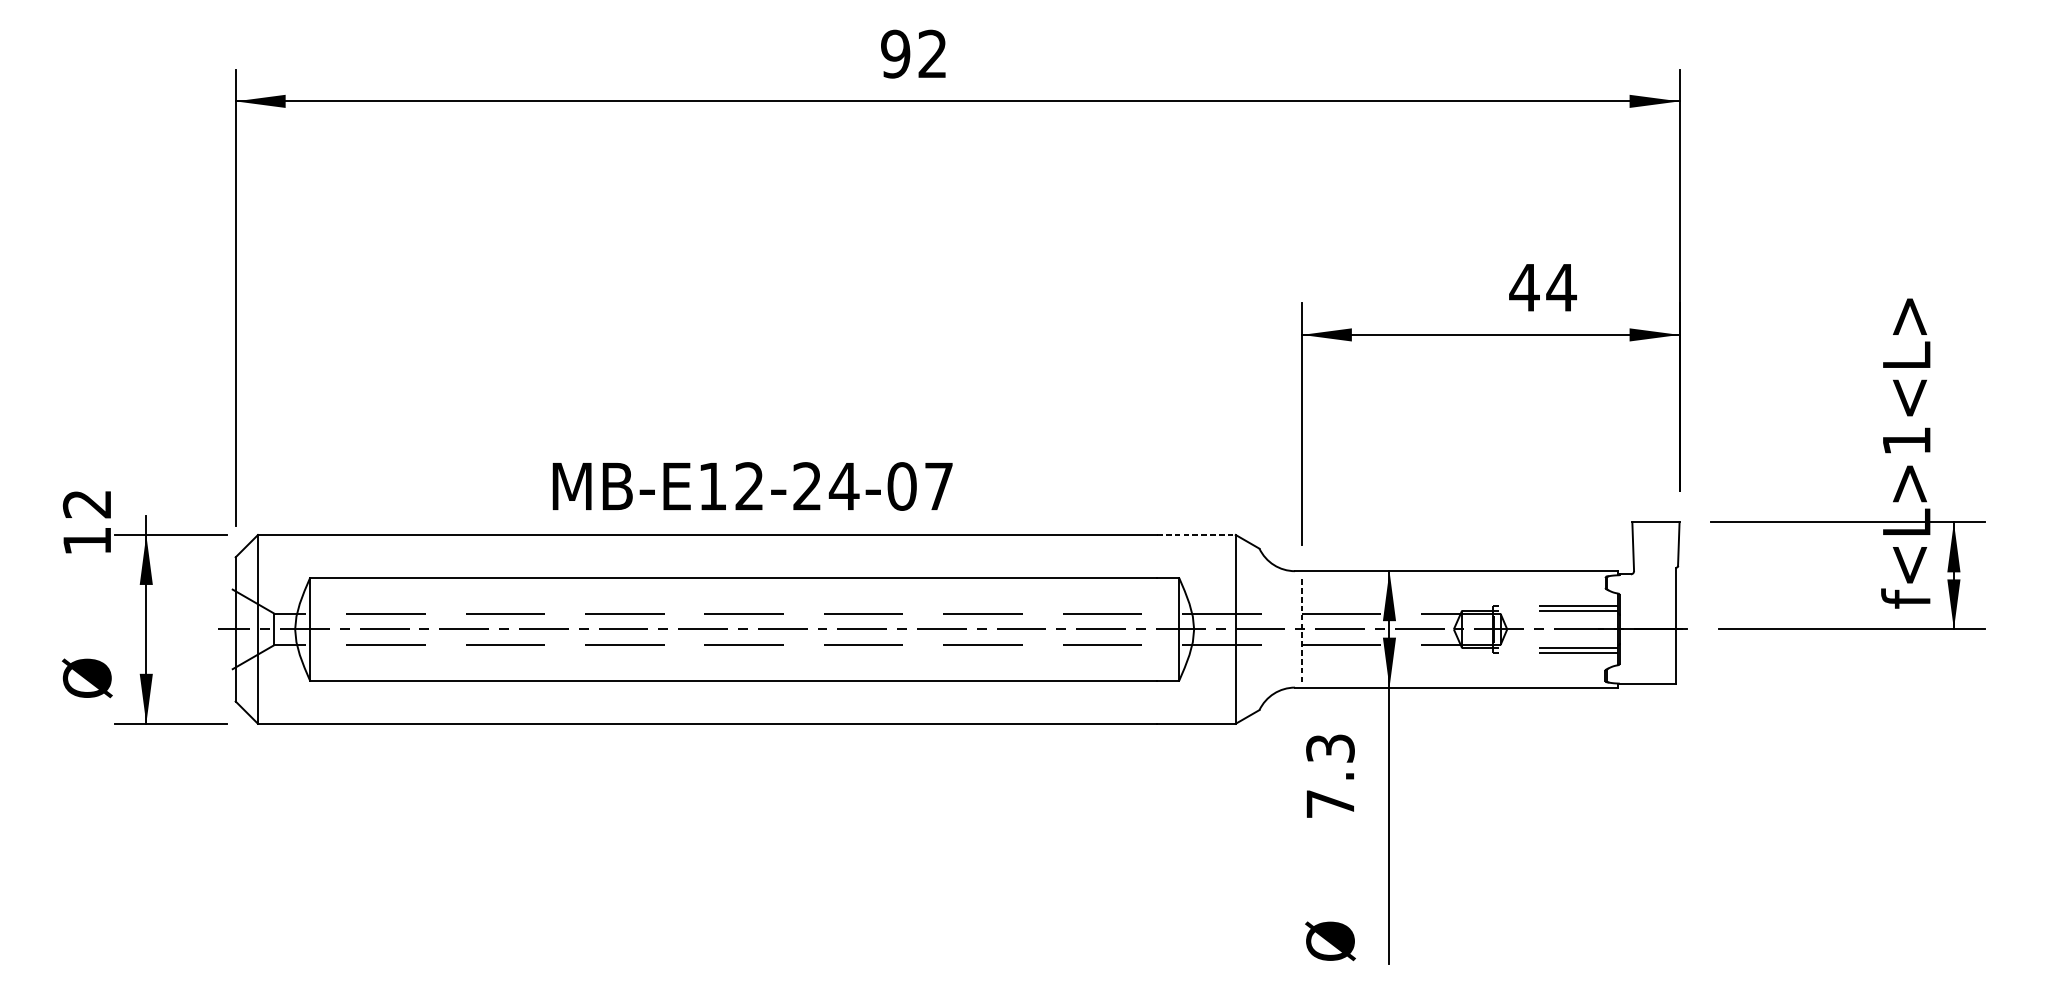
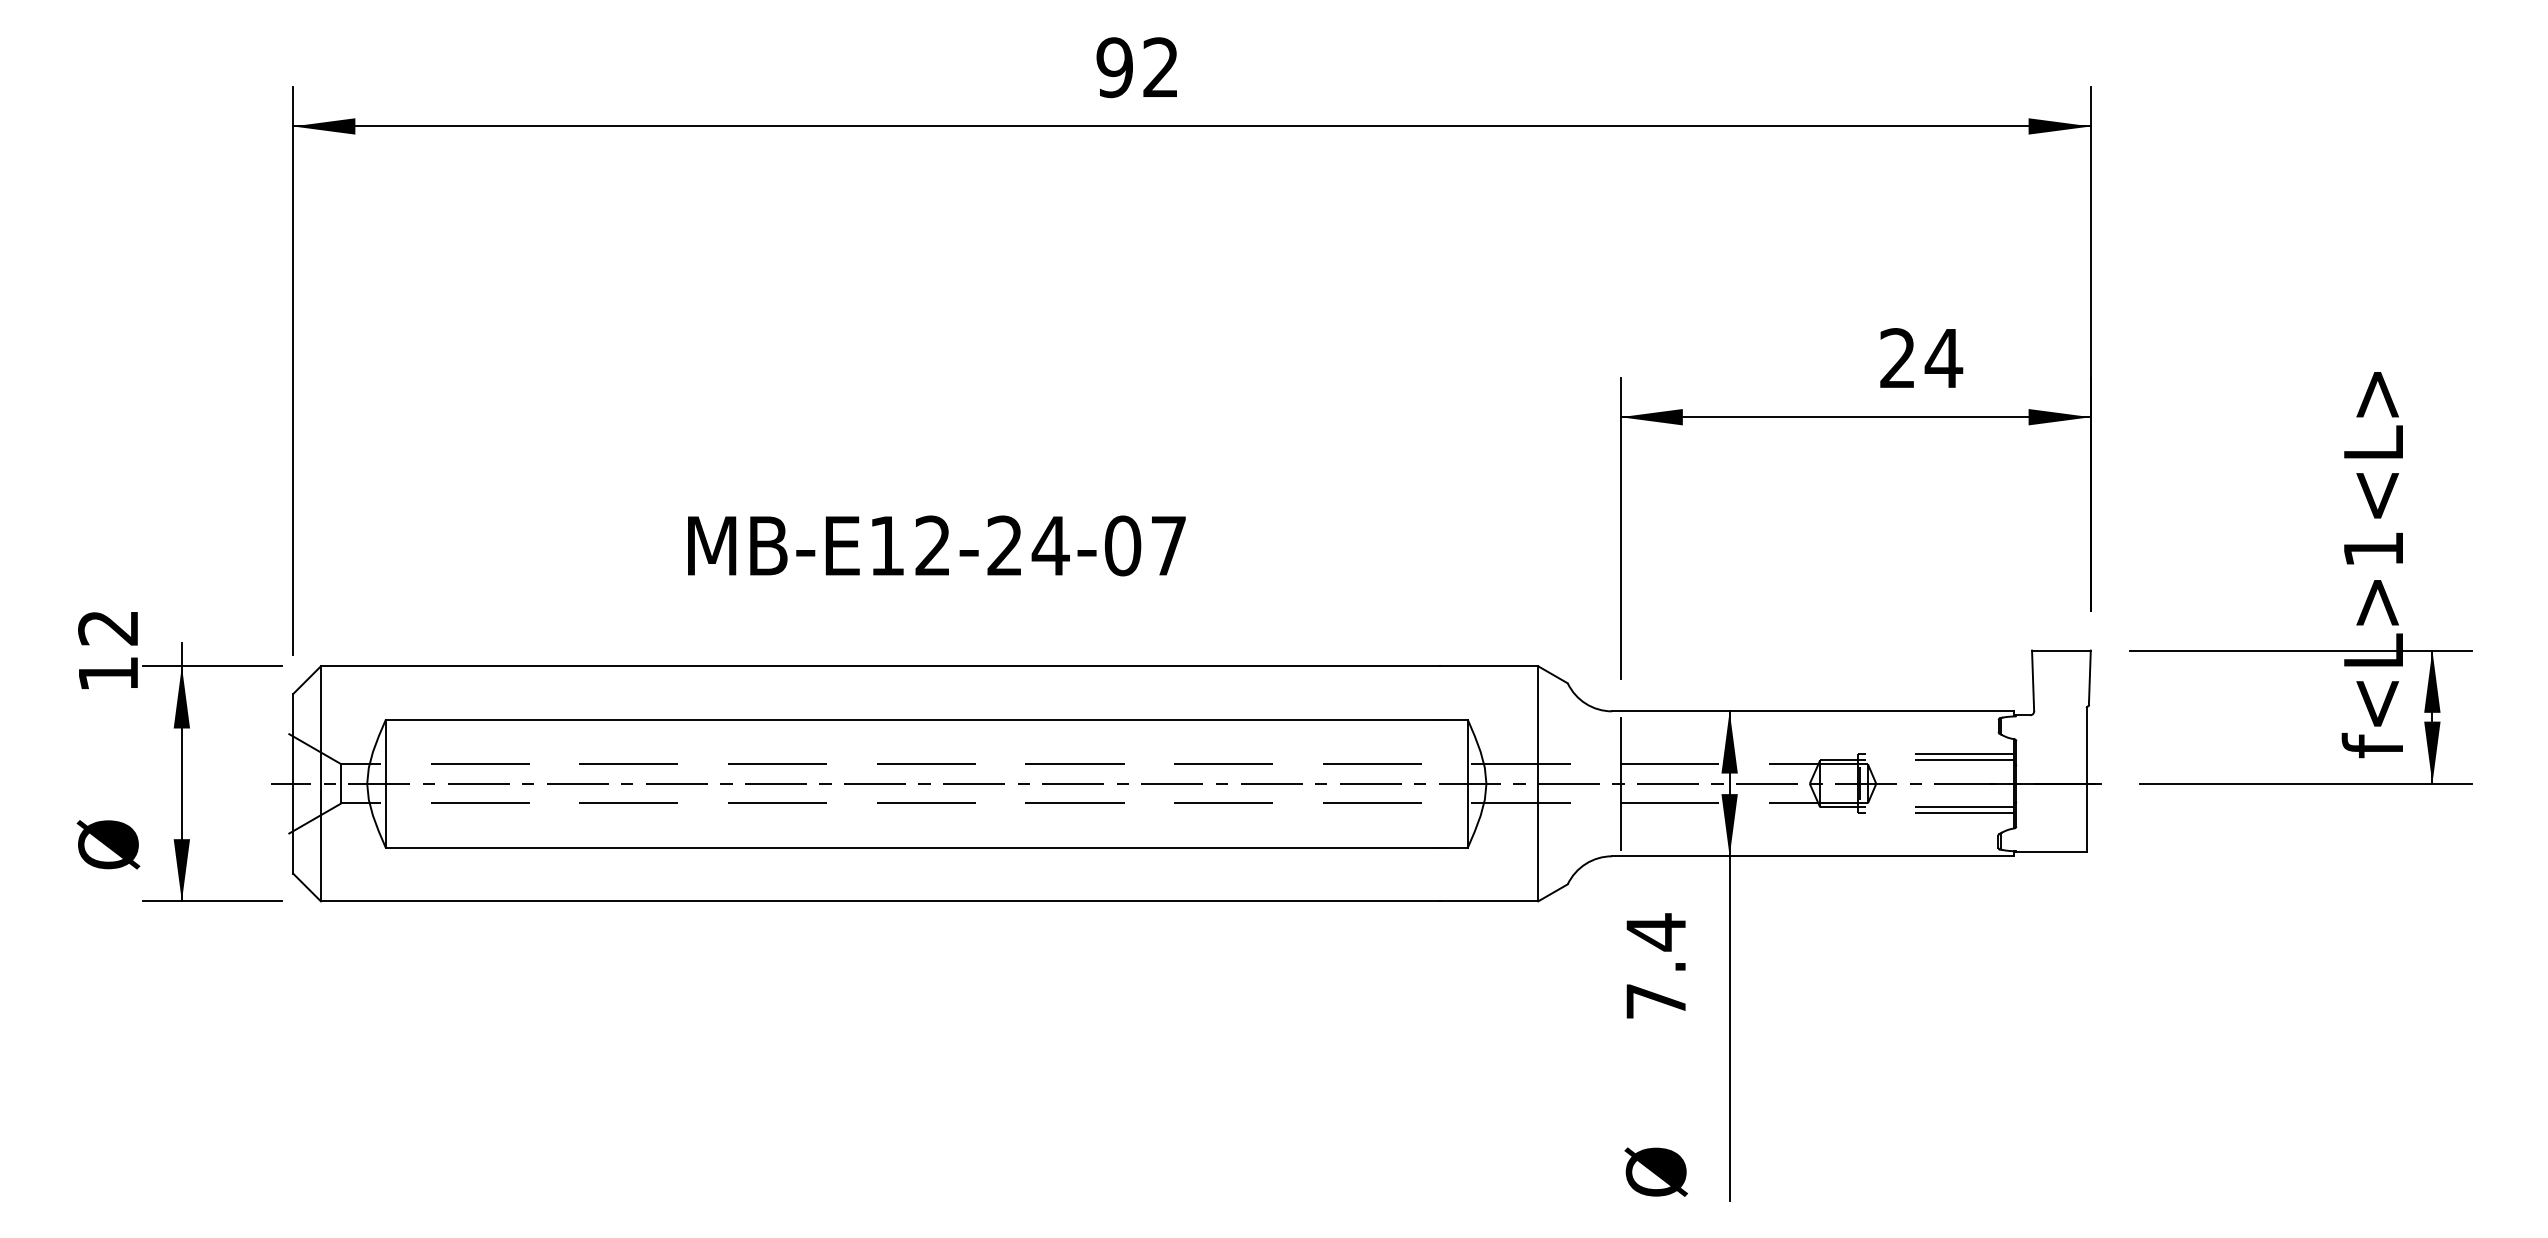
text: (1524, 286) -> (1897, 357), 44 -> 24
text: (752, 486) -> (936, 545), moved
line: (1196, 535) -> (1489, 666), dashed -> solid
line: (1301, 629) -> (1620, 783), dashed -> solid
text: (1329, 748) -> (1655, 932), 7.3 -> 7.4

